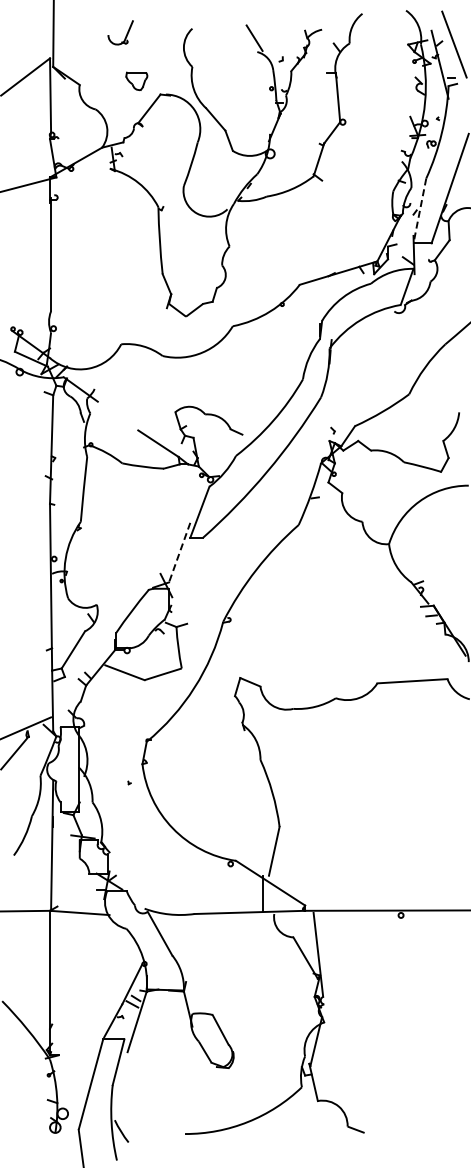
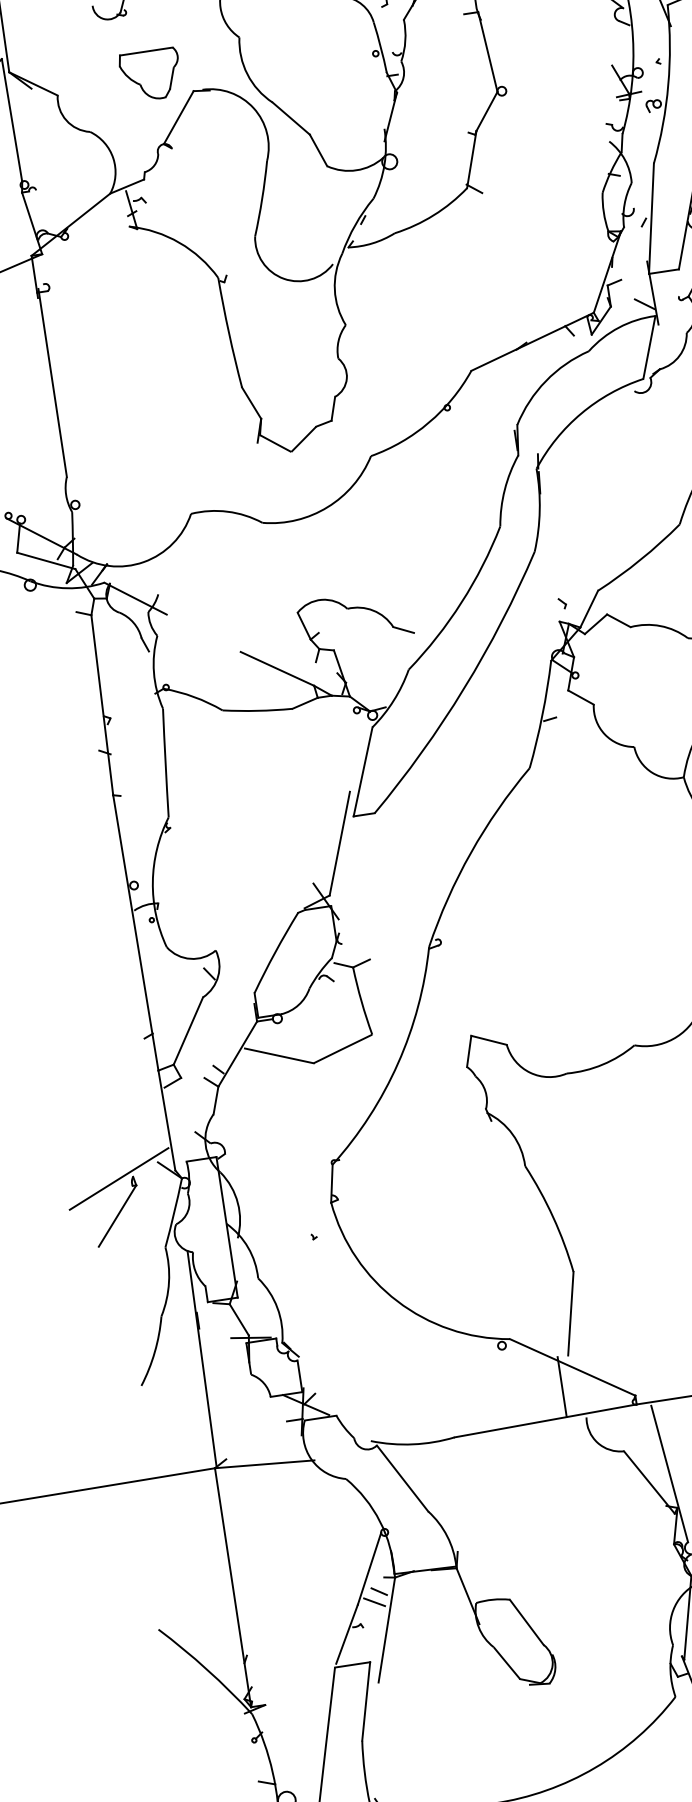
part: (136, 81) -> (150, 75), size x1.67
line: (419, 211) -> (650, 219), dashed -> solid
line: (179, 552) -> (339, 843), dashed -> solid

